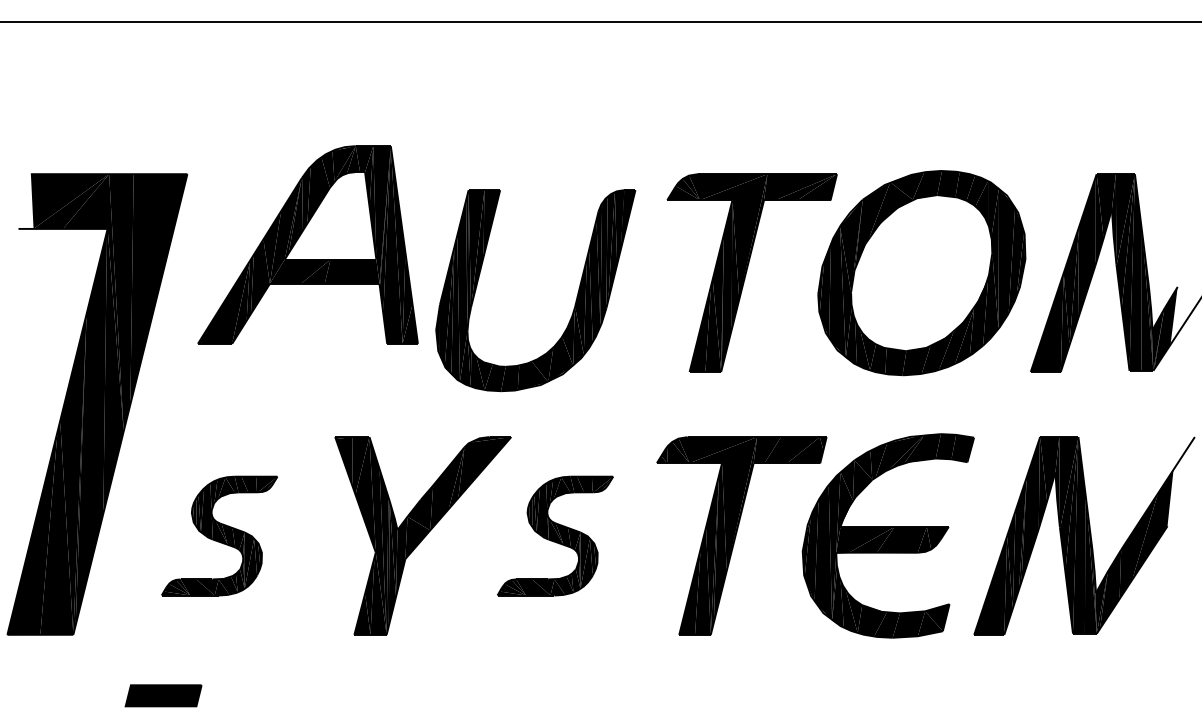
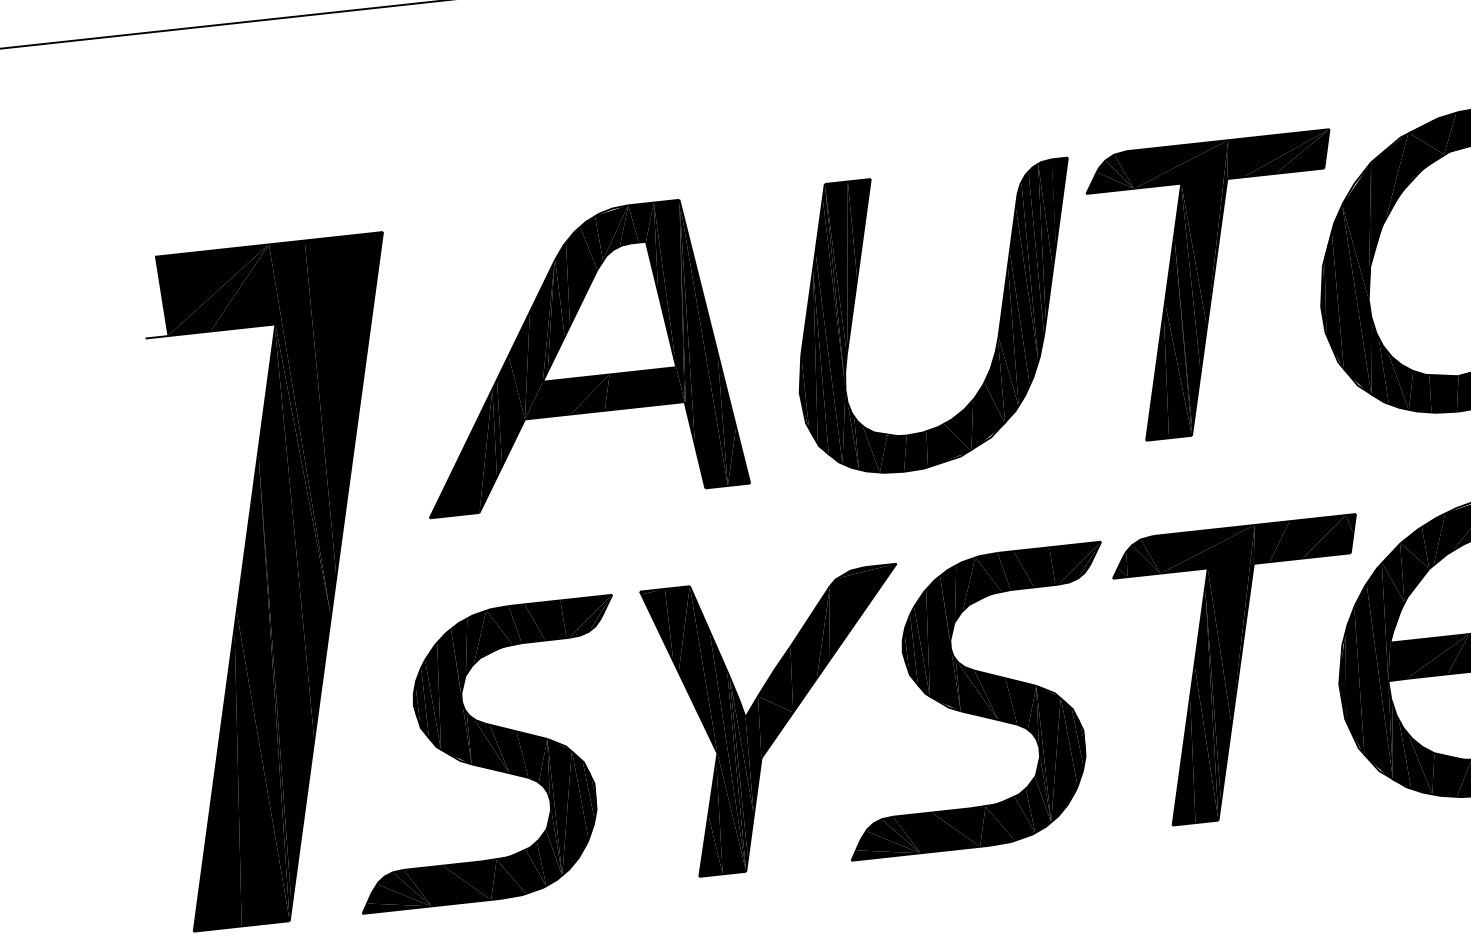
part: (307, 244) -> (573, 356), moved
part: (575, 300) -> (997, 327), moved
part: (219, 535) -> (486, 753), size x1.67
part: (555, 535) -> (976, 700), size x1.67

